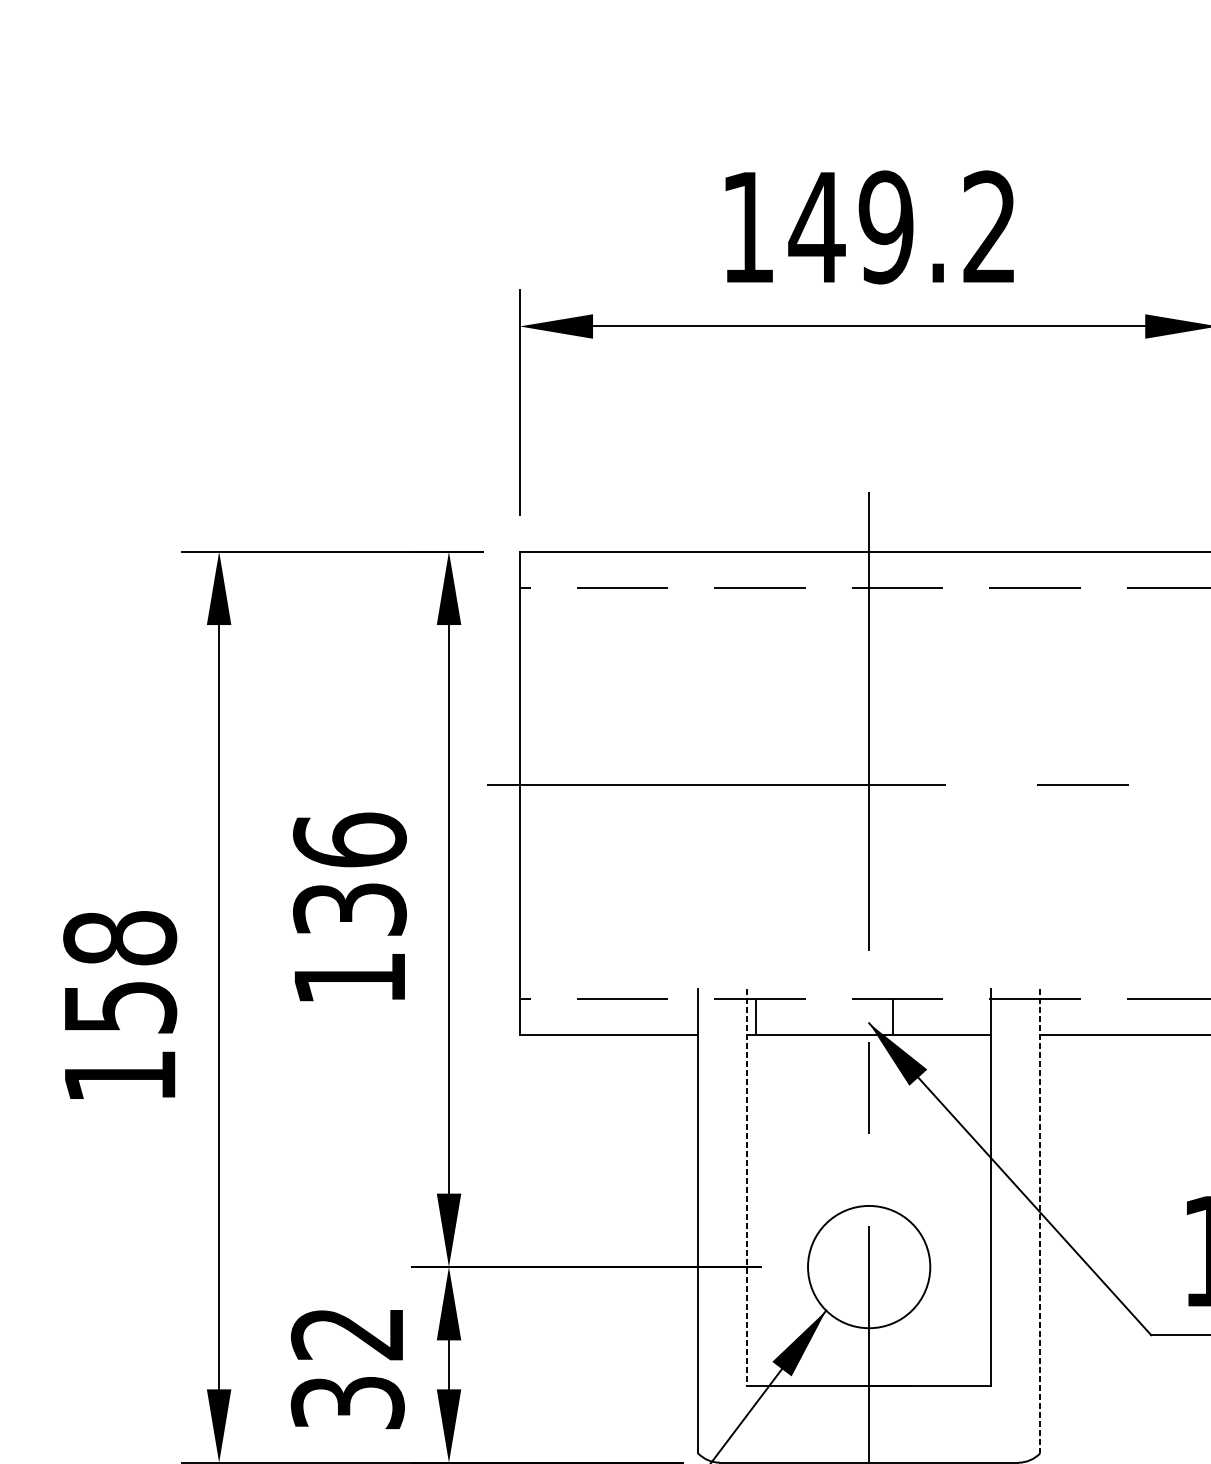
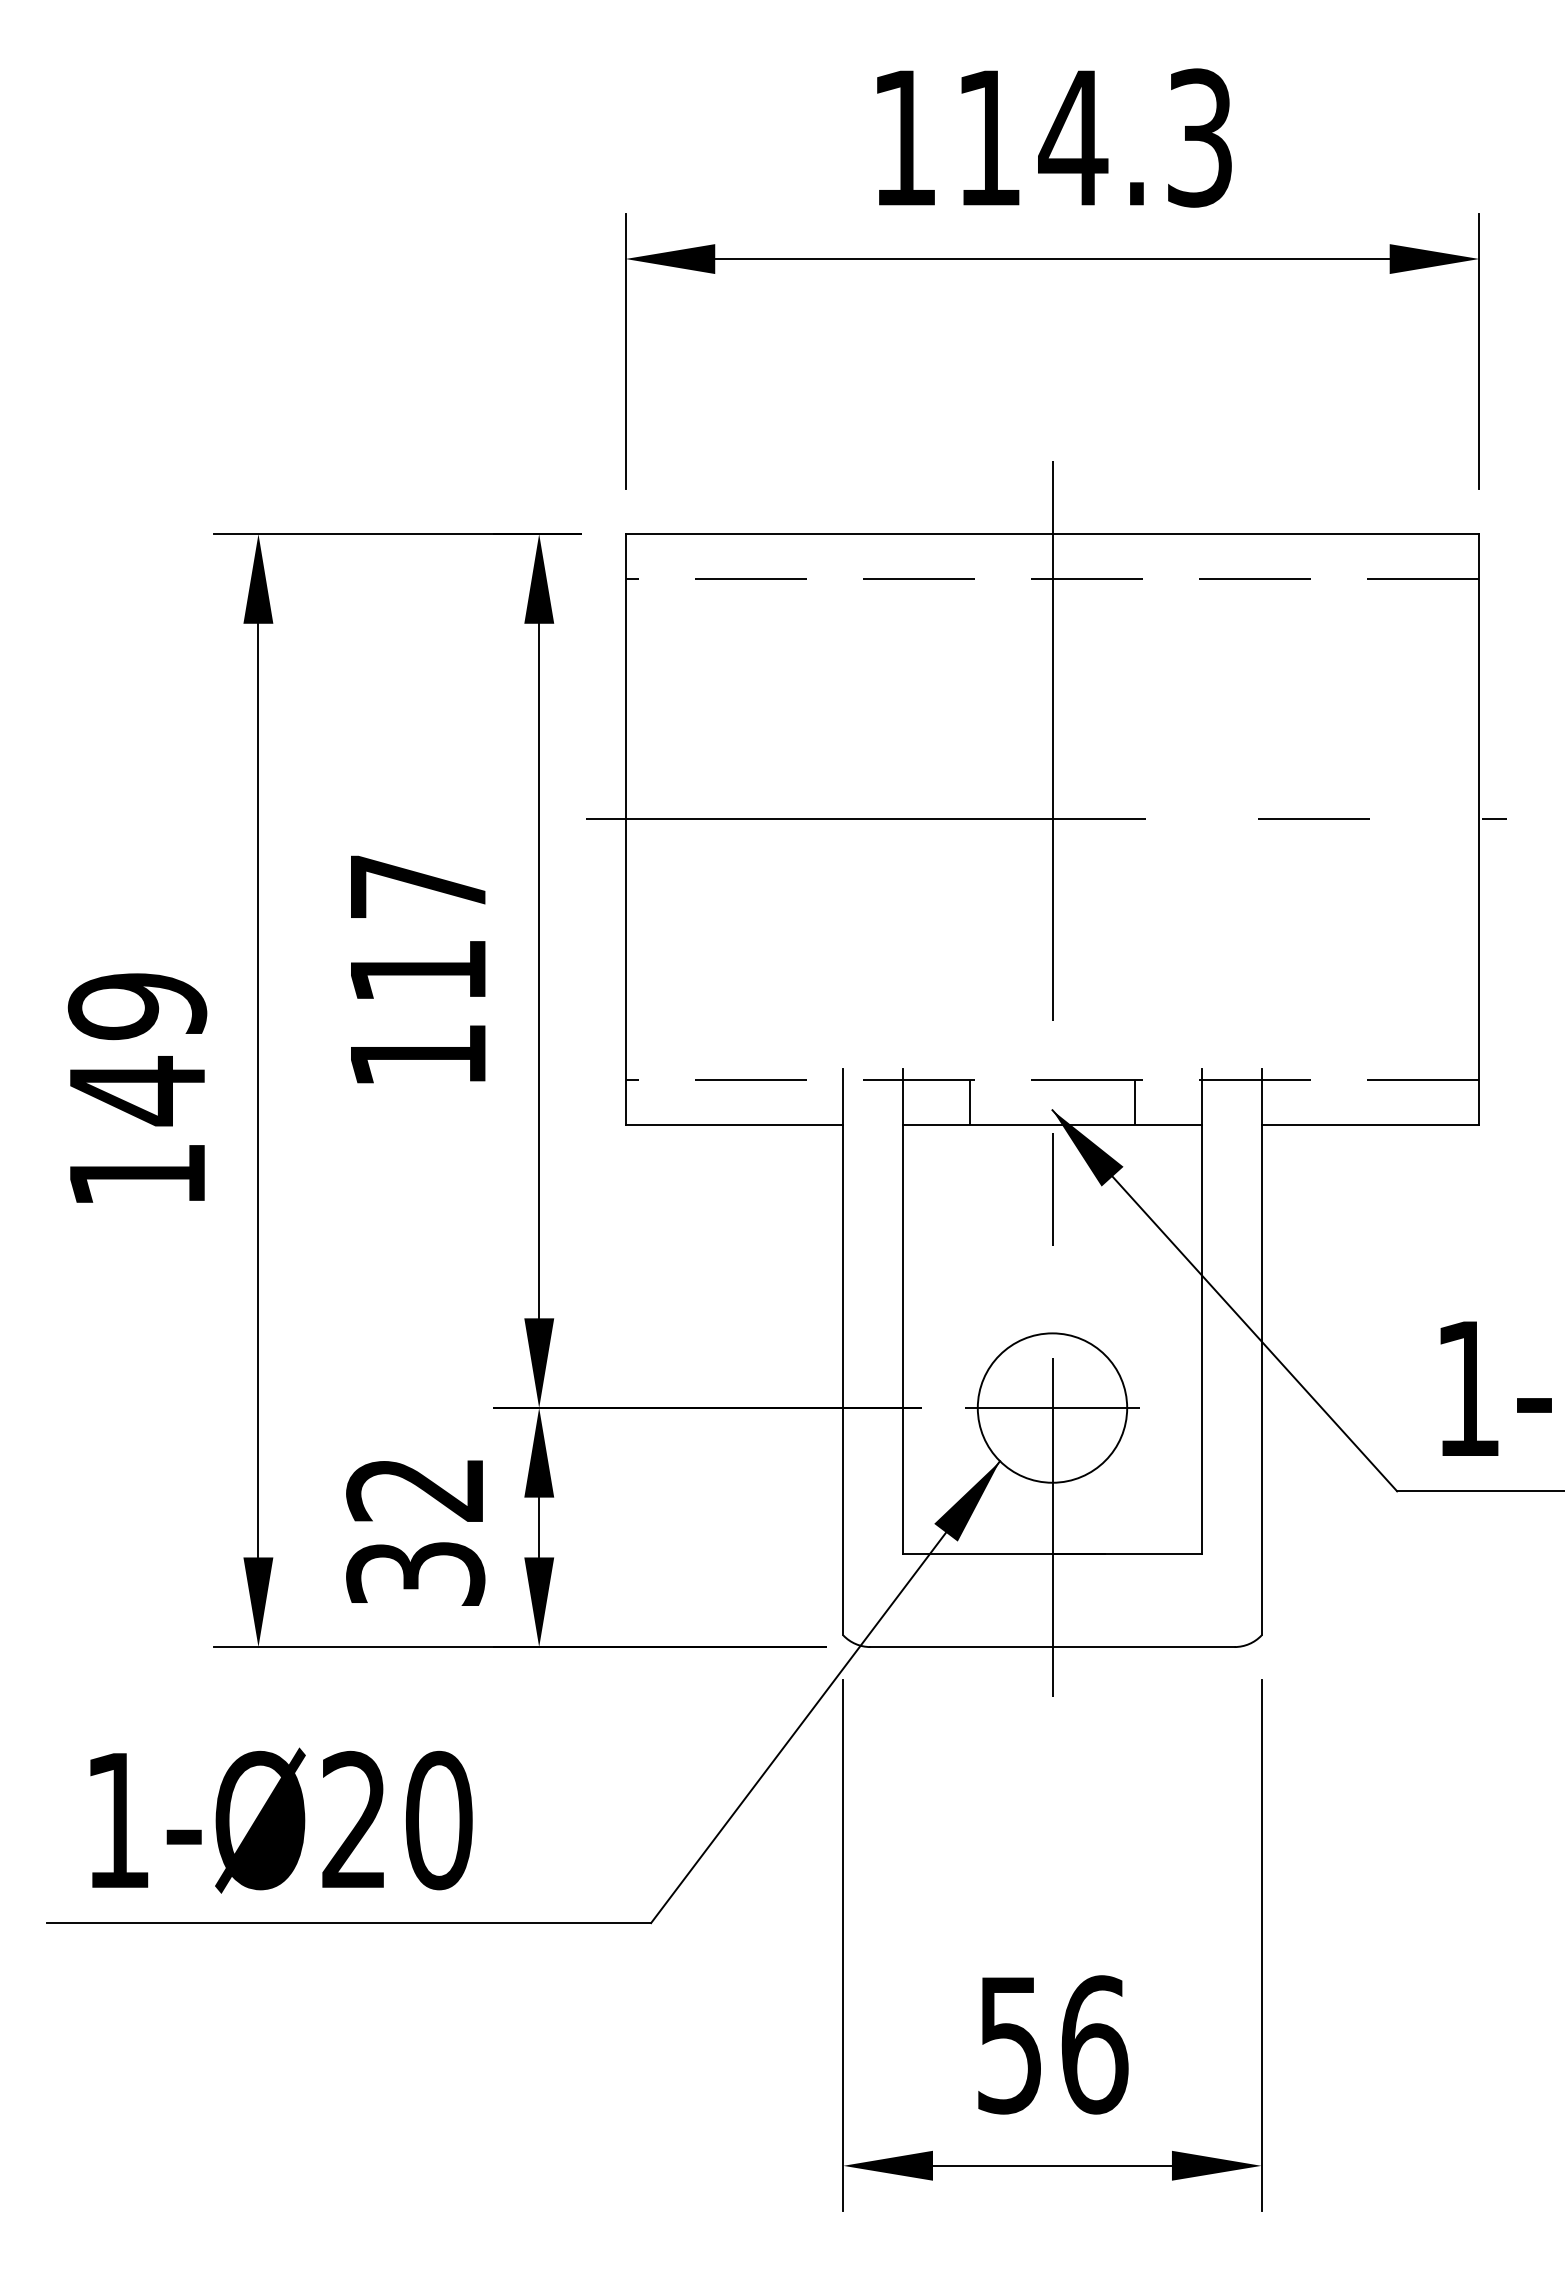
text: (901, 226) -> (1092, 137), 149.2 -> 114.3
text: (349, 873) -> (417, 927), 136 -> 117
text: (120, 973) -> (137, 1049), 158 -> 149
line: (756, 1016) -> (970, 1102), moved
line: (892, 1016) -> (1134, 1102), moved
line: (747, 1188) -> (903, 1311), dashed -> solid
line: (1040, 1221) -> (1261, 1352), dashed -> solid
line: (869, 1267) -> (1052, 1408), added

